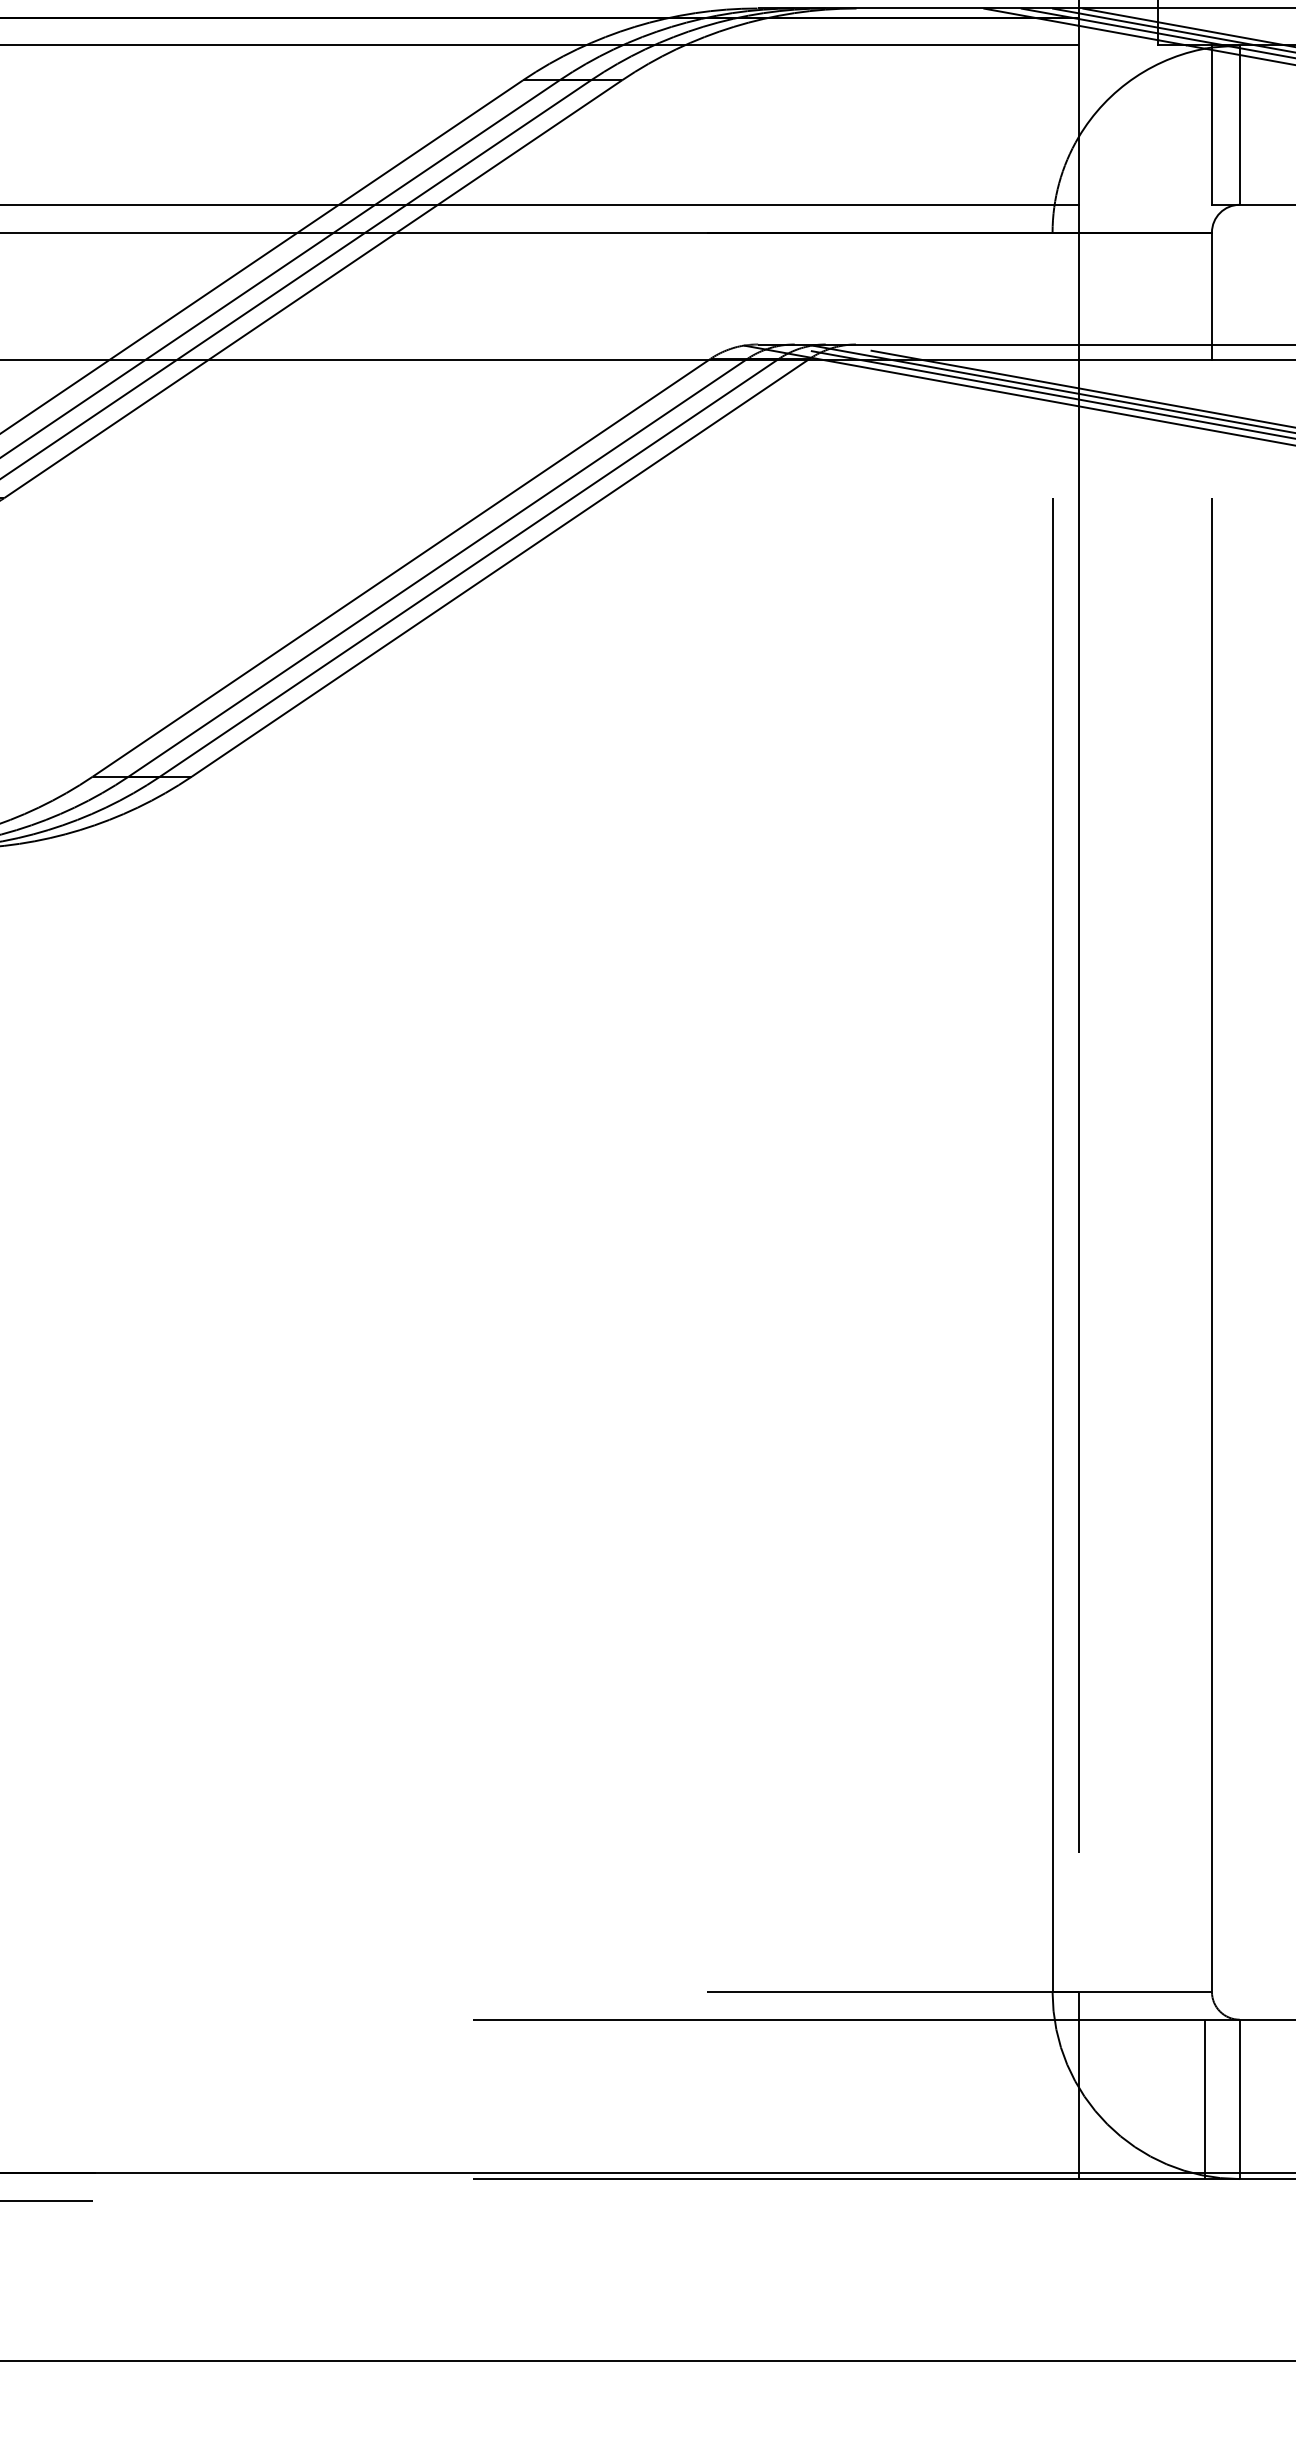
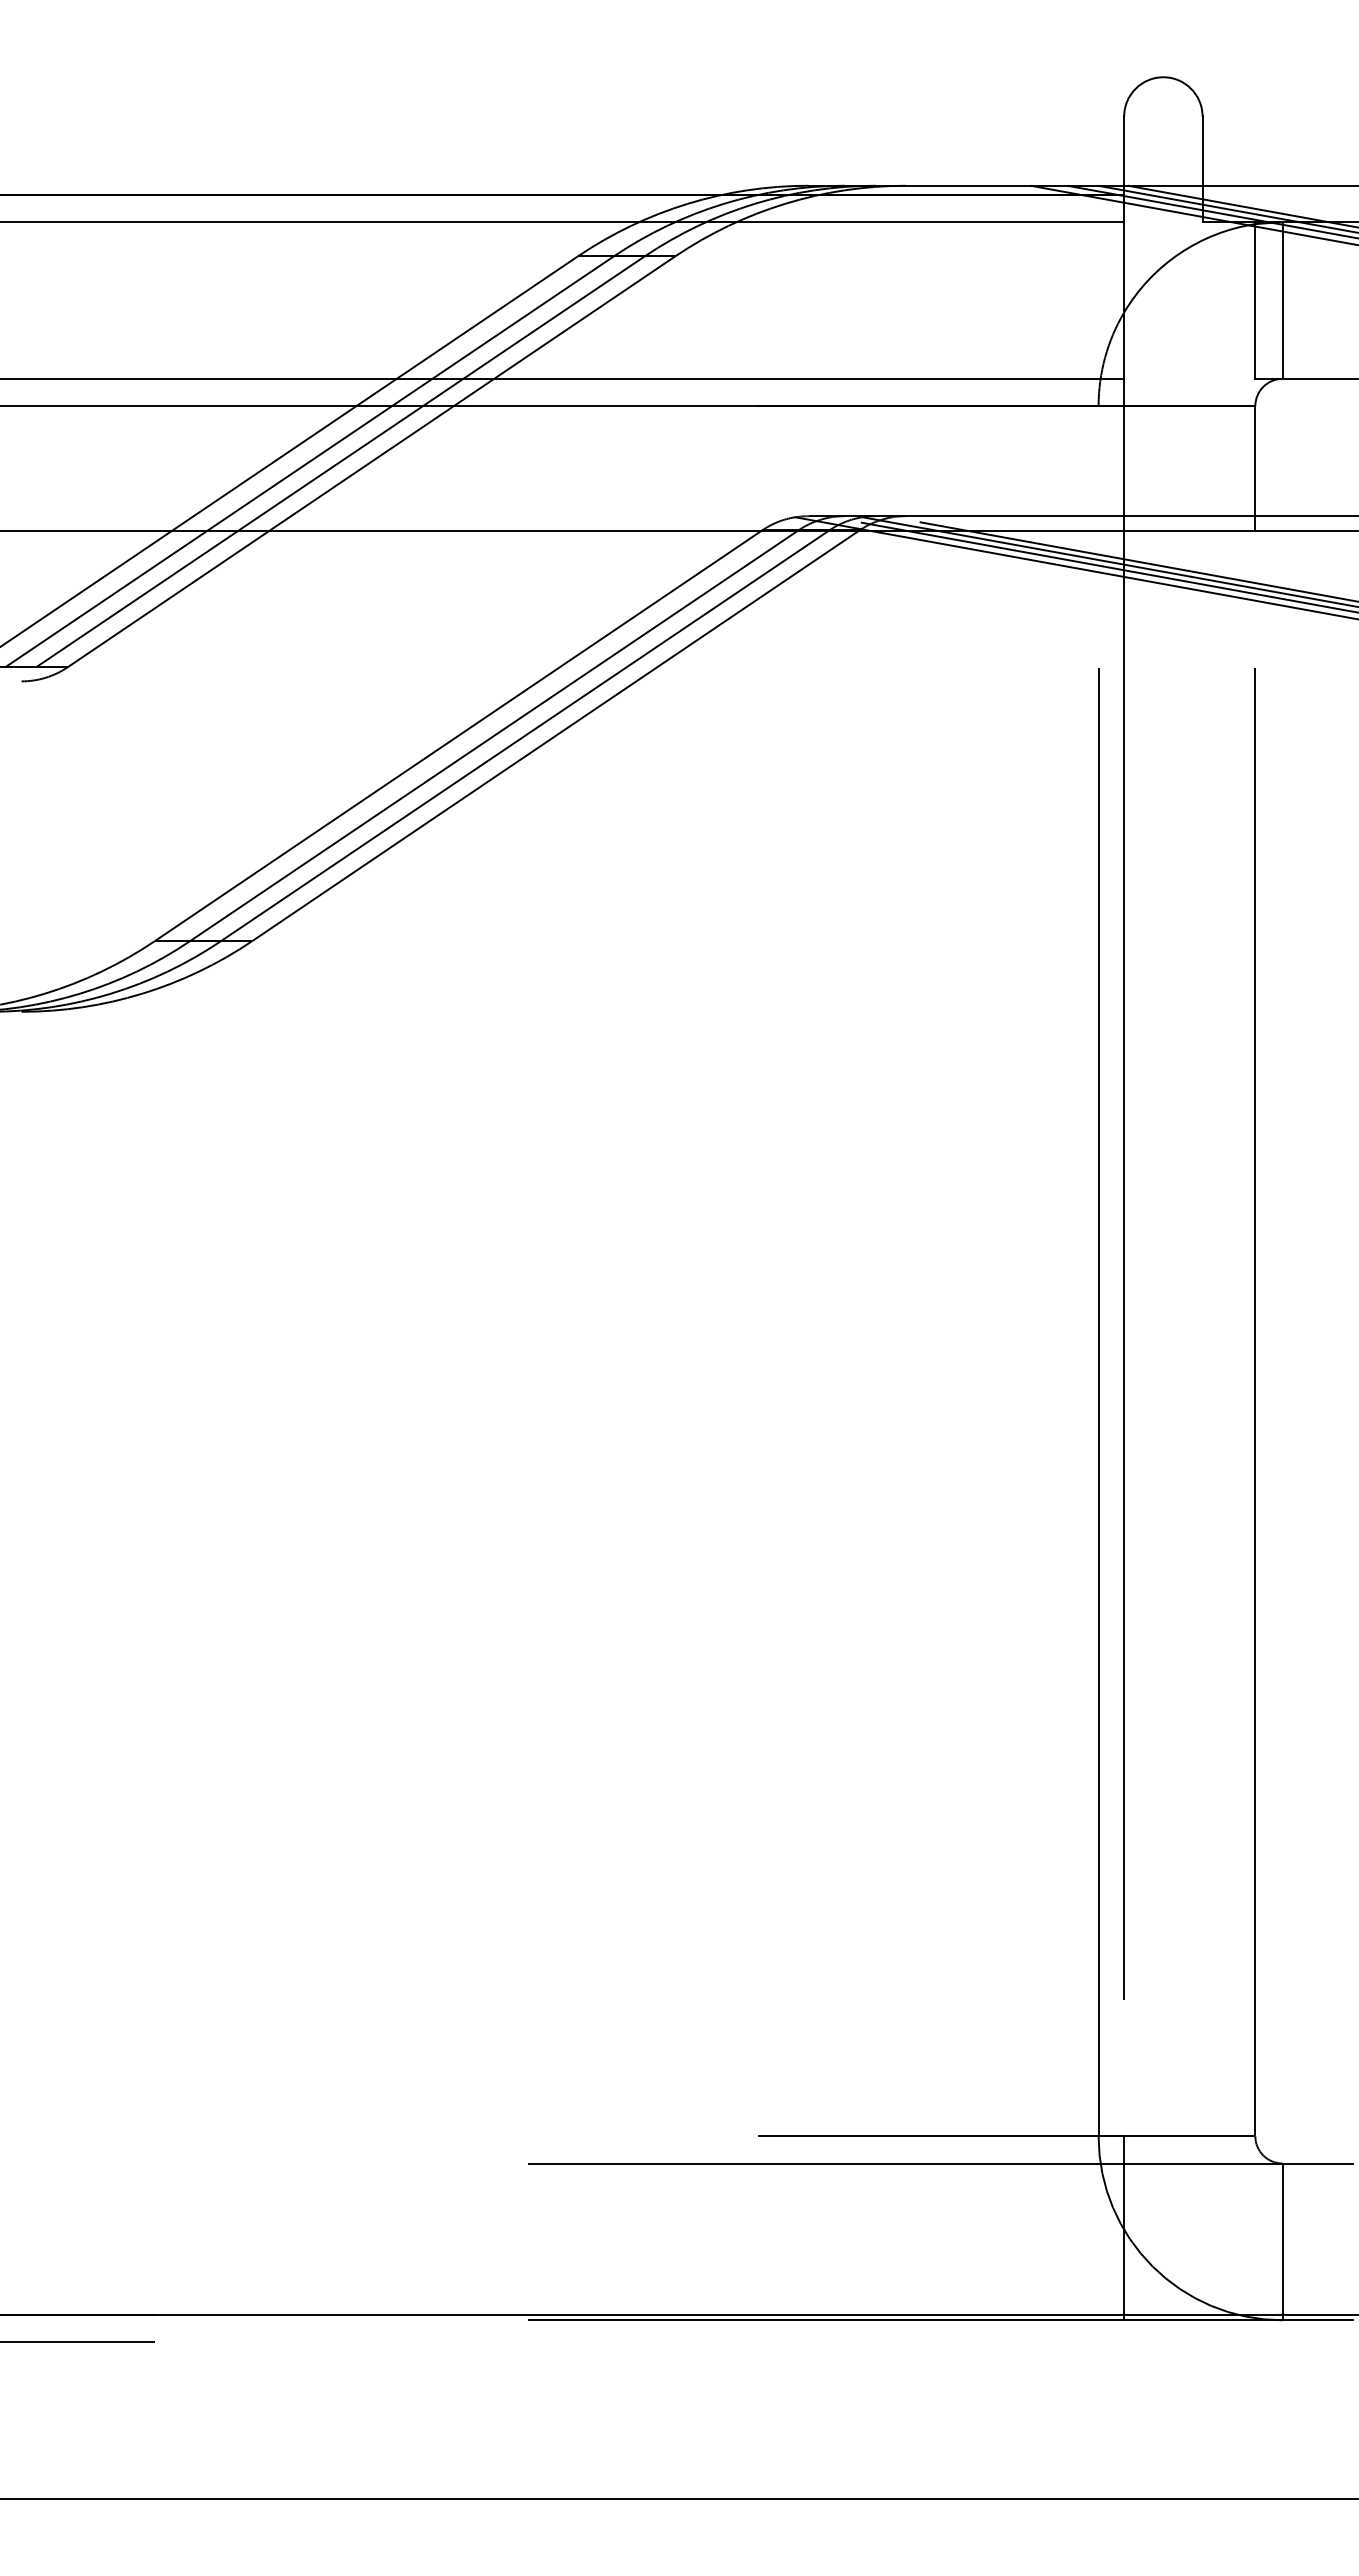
line: (1205, 2098) -> (1248, 2241), removed

